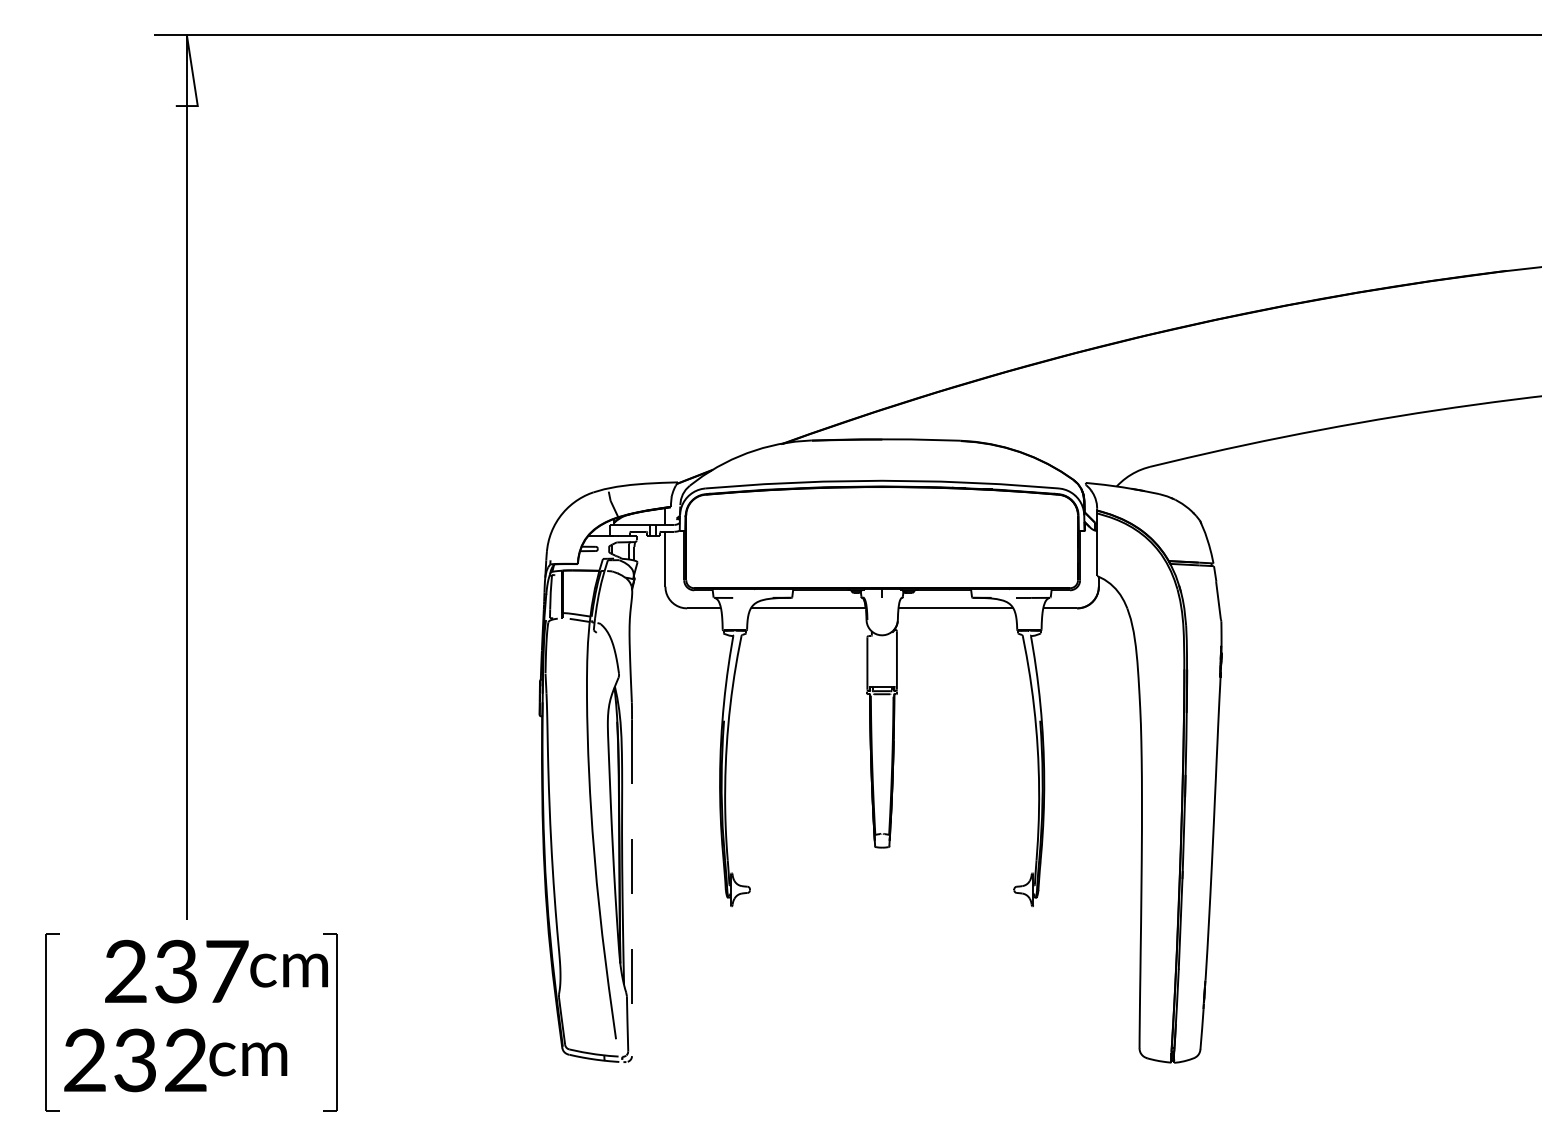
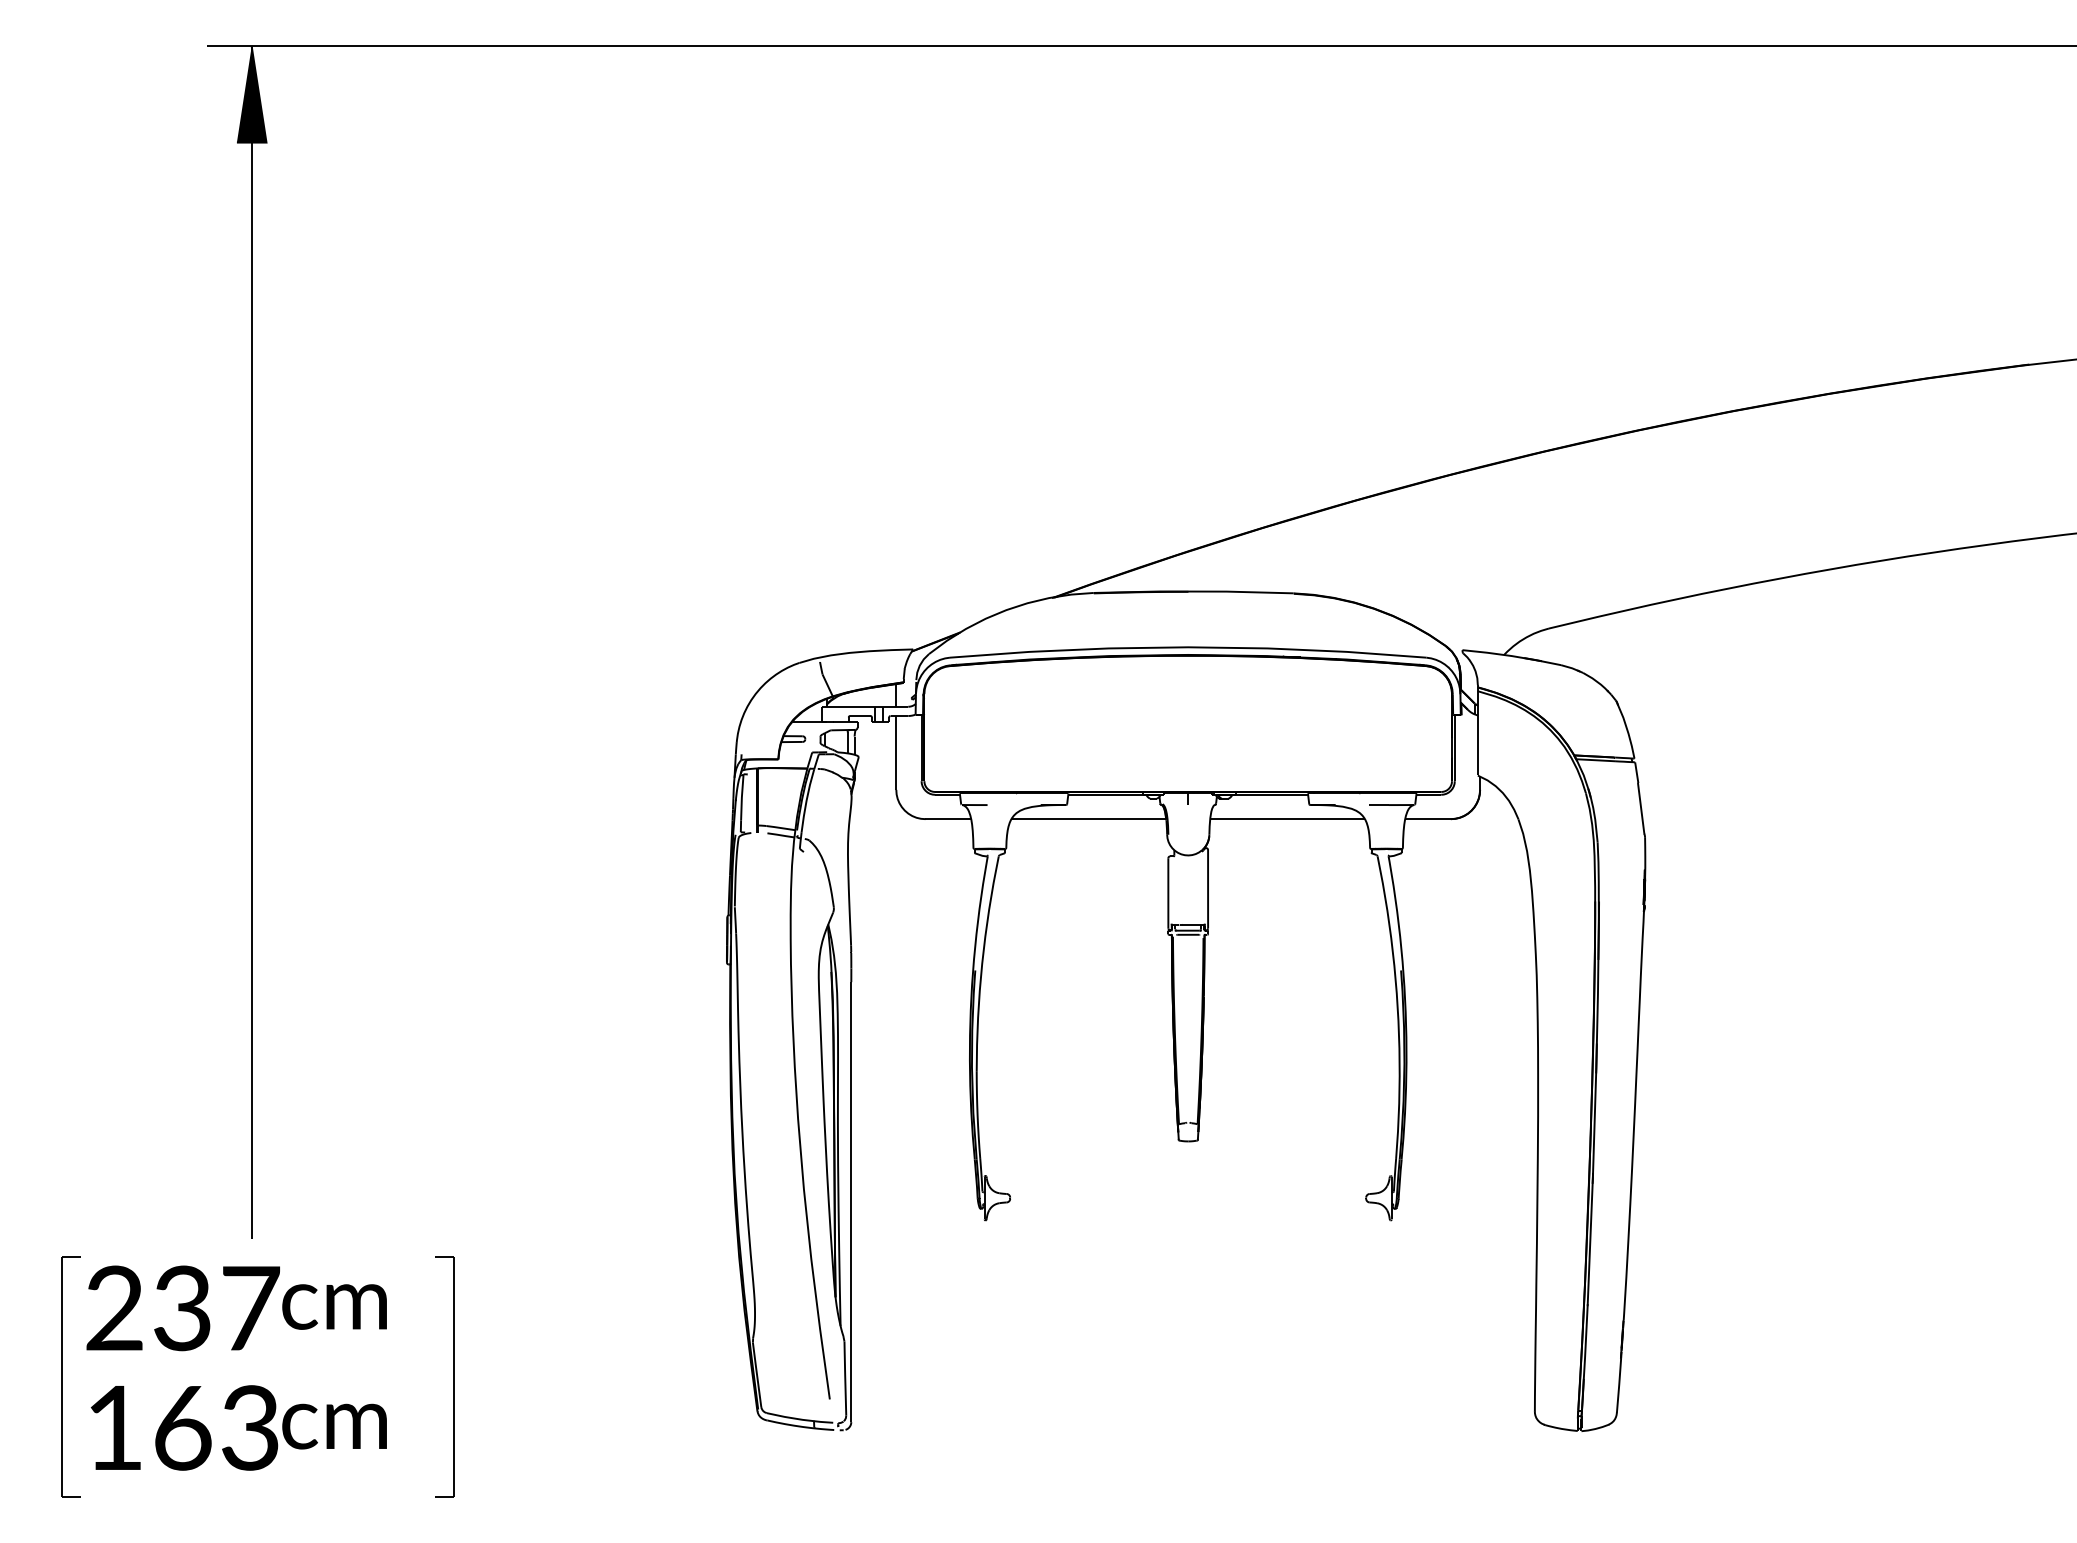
fill: (186, 70) -> (251, 94), added
line: (632, 893) -> (851, 1202), dashed -> solid
text: (216, 971) -> (236, 1308), moved
text: (135, 1060) -> (182, 1427), 232 -> 163

